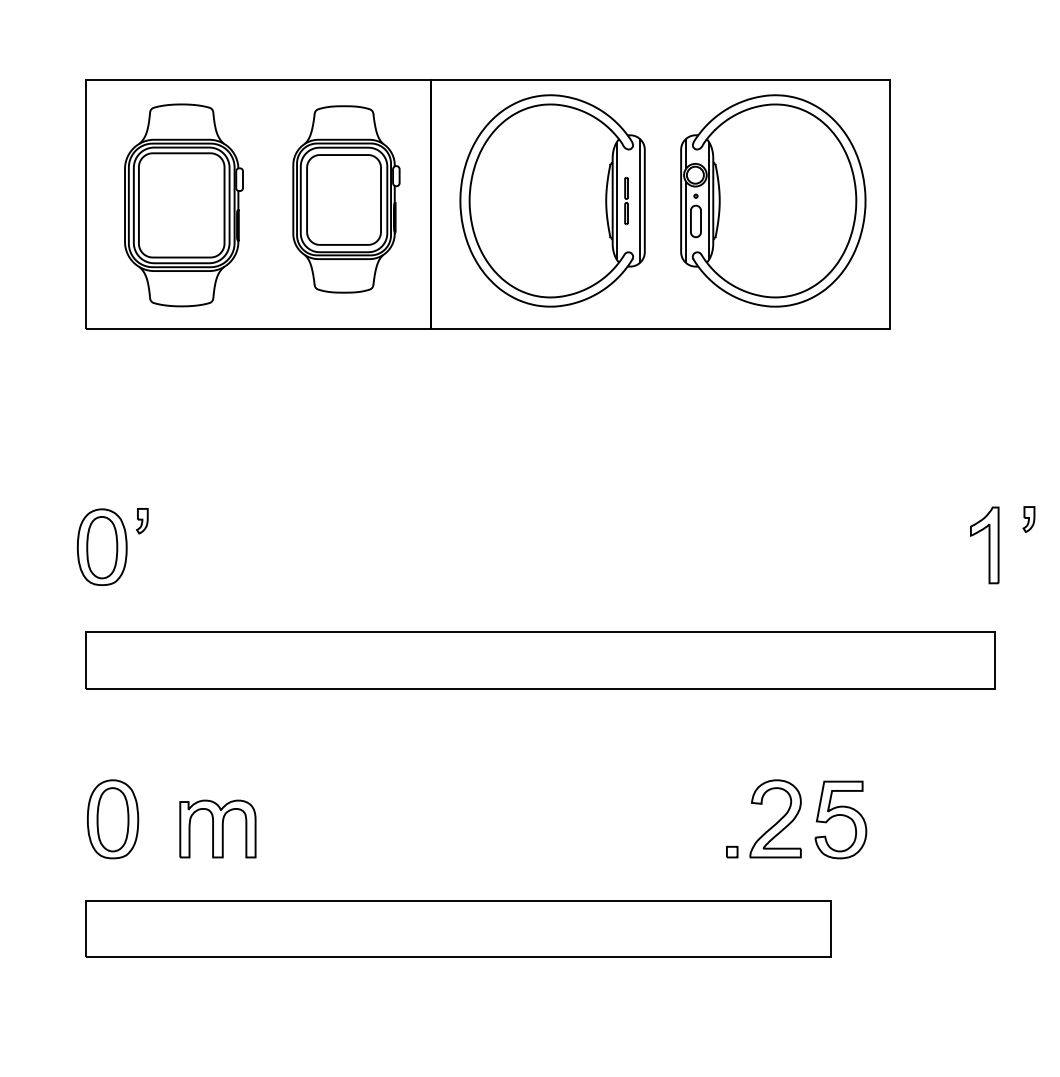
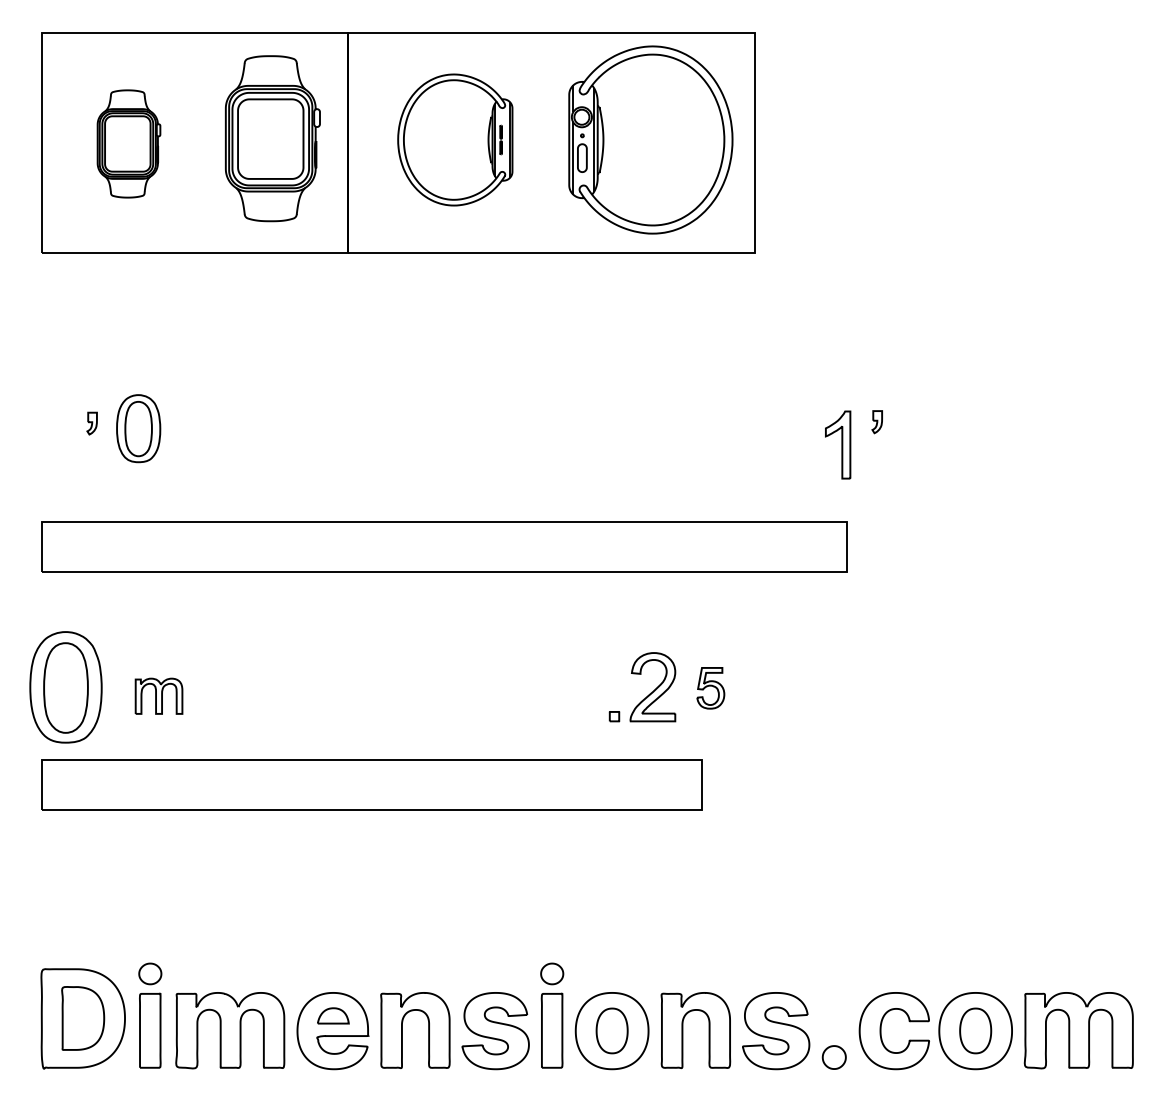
part: (551, 200) -> (454, 139), size x0.7
part: (183, 204) -> (128, 143), size x0.6
part: (102, 547) -> (138, 428), moved
part: (113, 819) -> (66, 687), size x1.6
part: (840, 820) -> (710, 688), size x0.6
part: (217, 829) -> (158, 696), size x0.7

